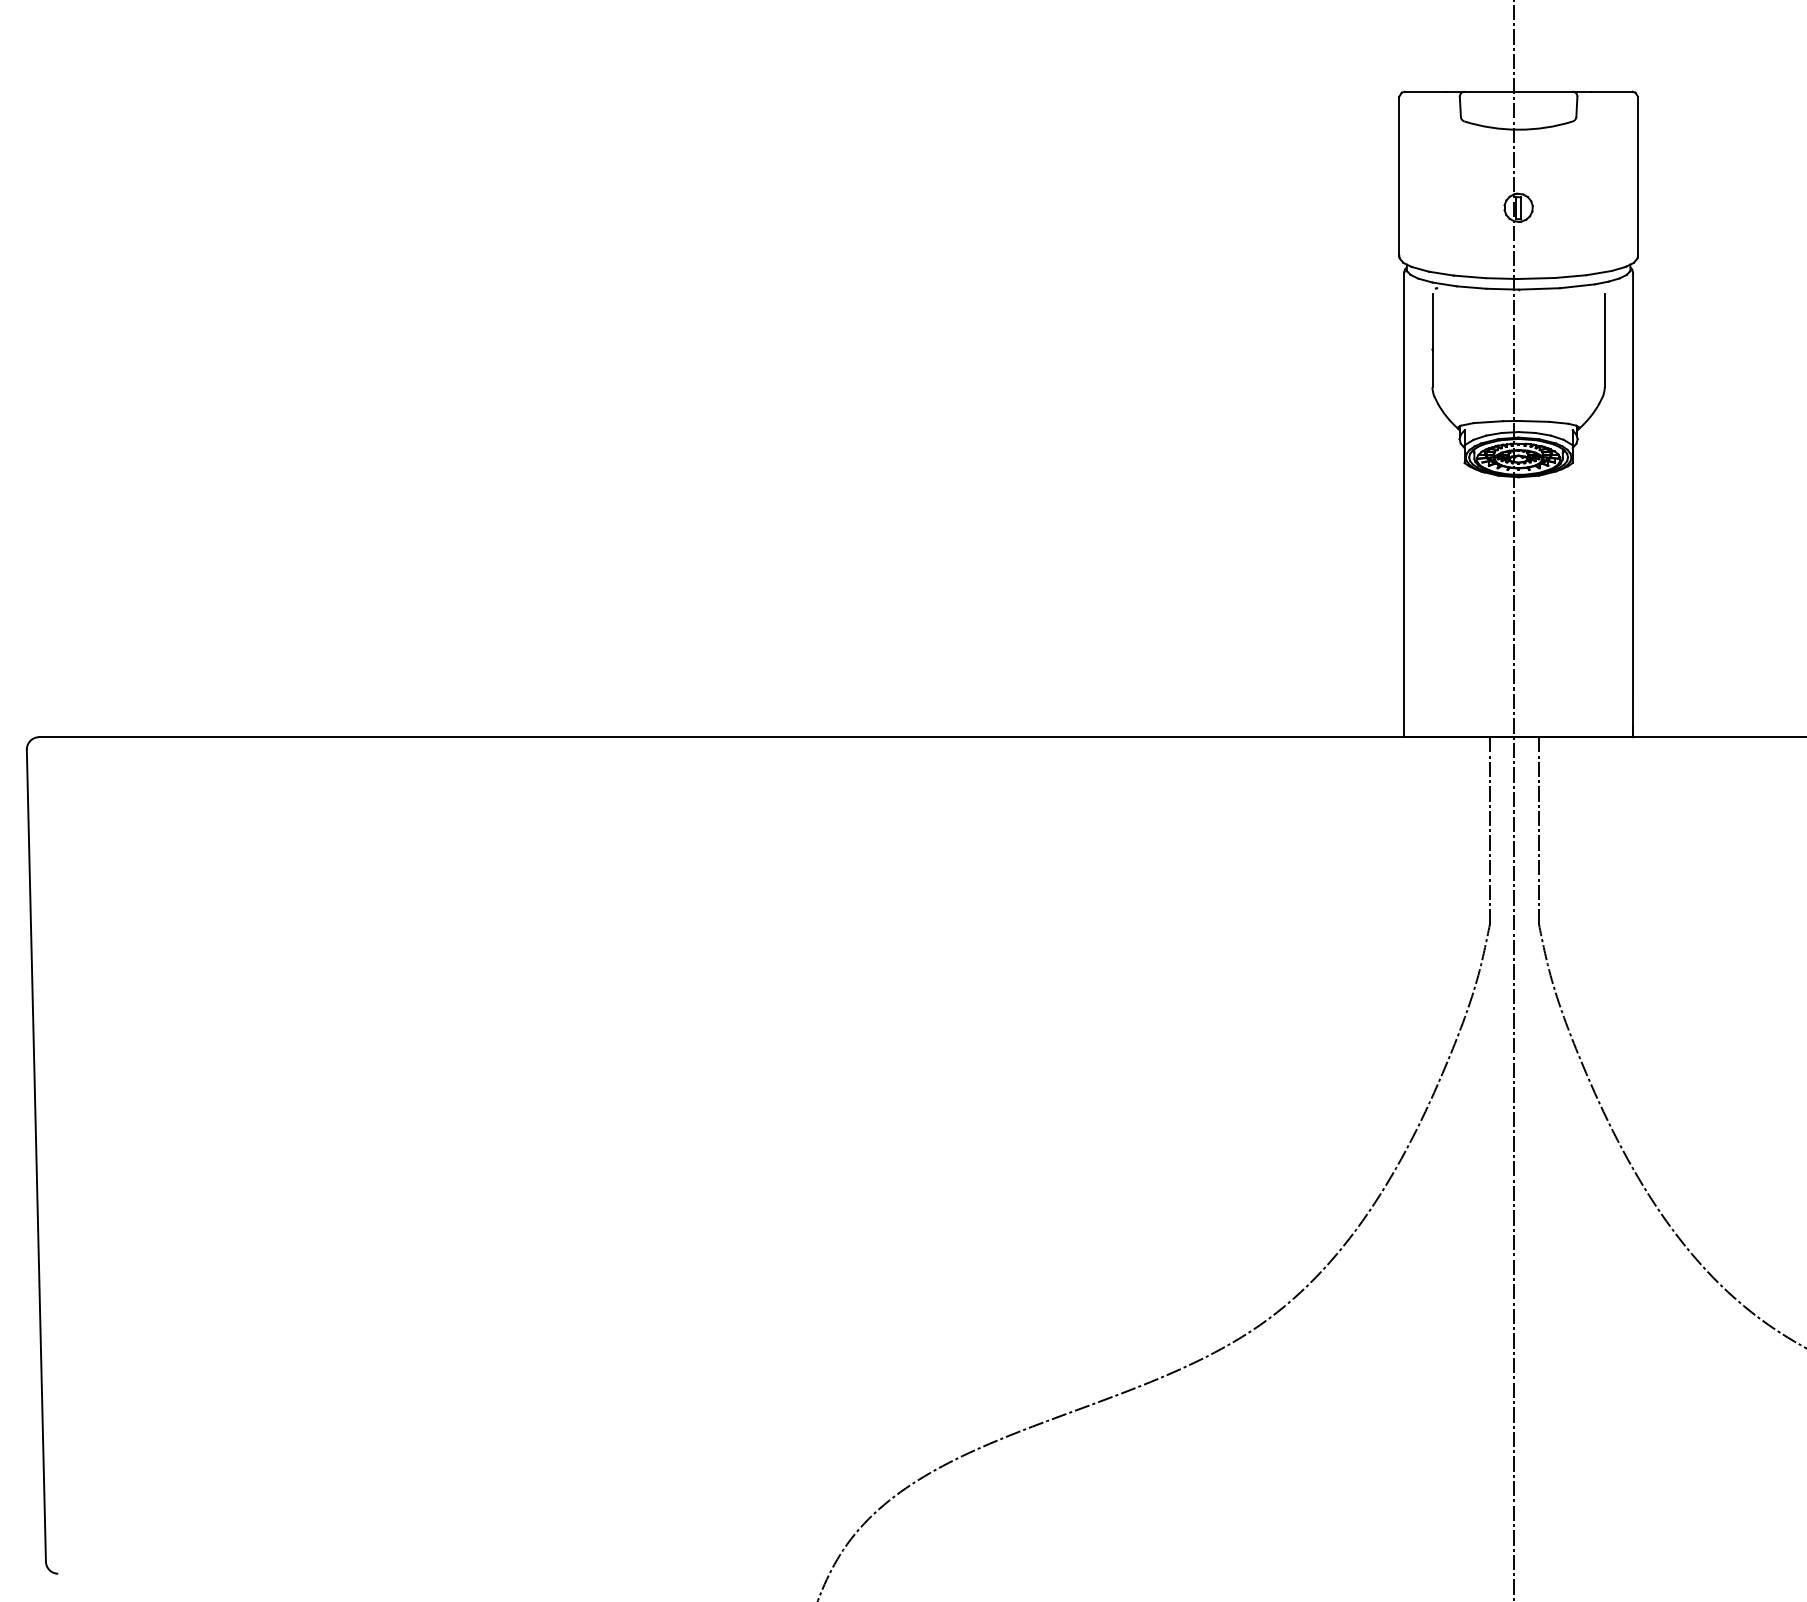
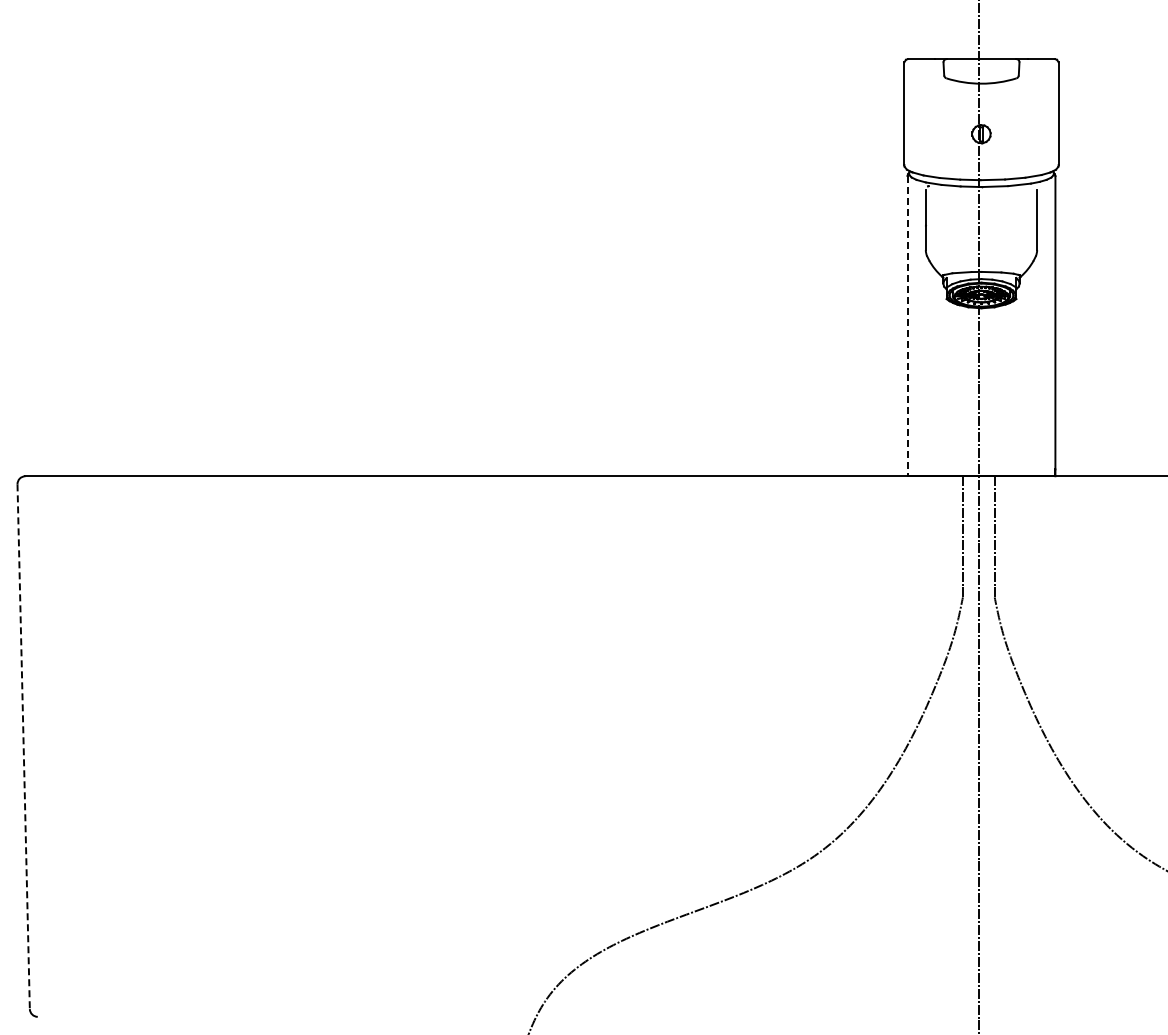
line: (1404, 505) -> (907, 326), solid -> dashed
line: (36, 1156) -> (23, 747), solid -> dashed

